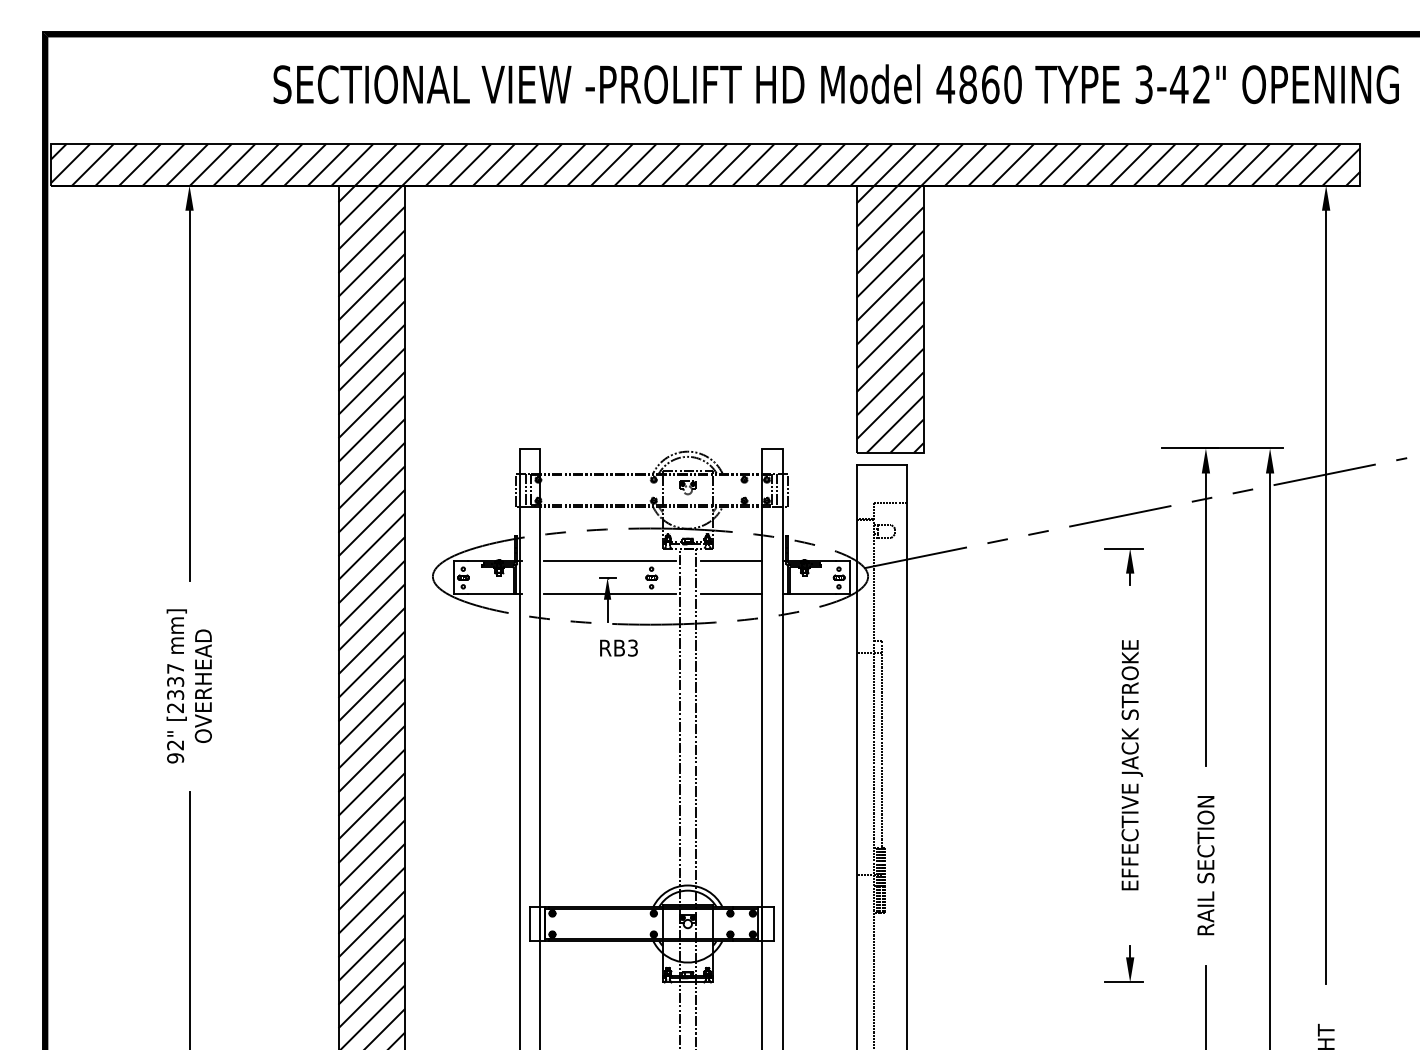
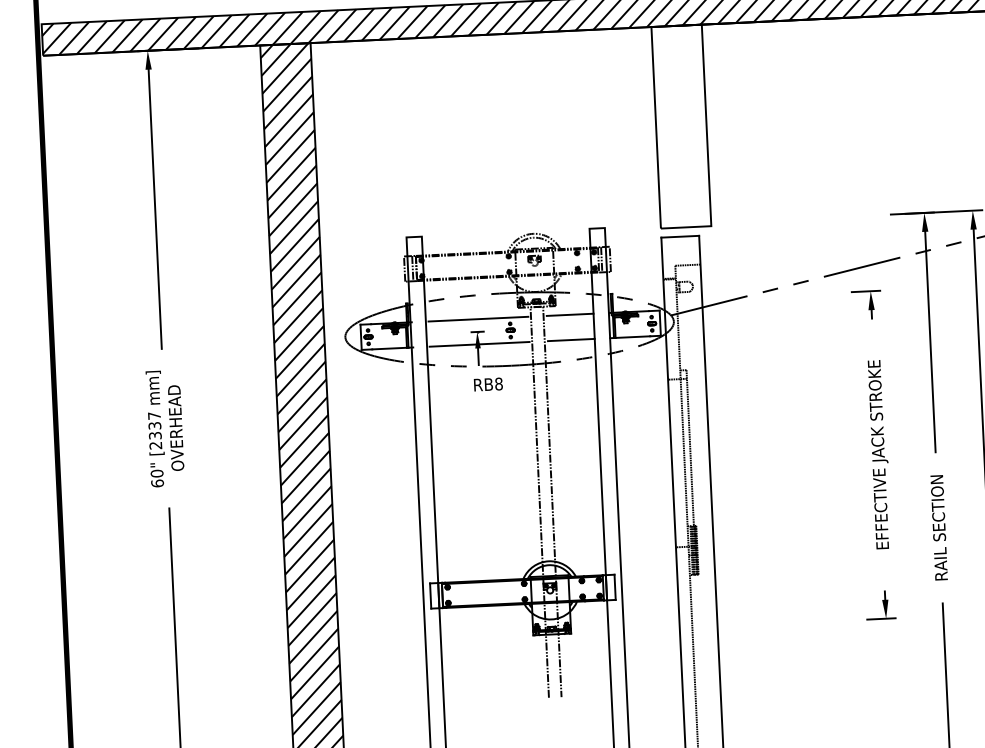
hatch: (889, 318) -> (680, 126), removed
text: (633, 647) -> (499, 383), RB3 -> RB8
text: (175, 751) -> (157, 478), 92" -> 60"

